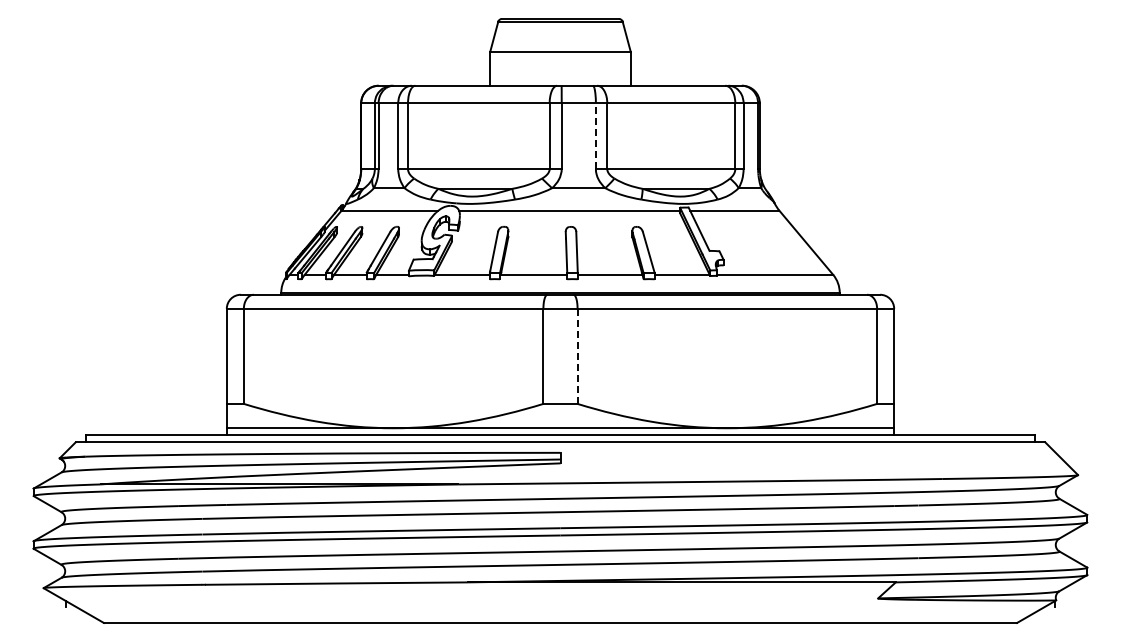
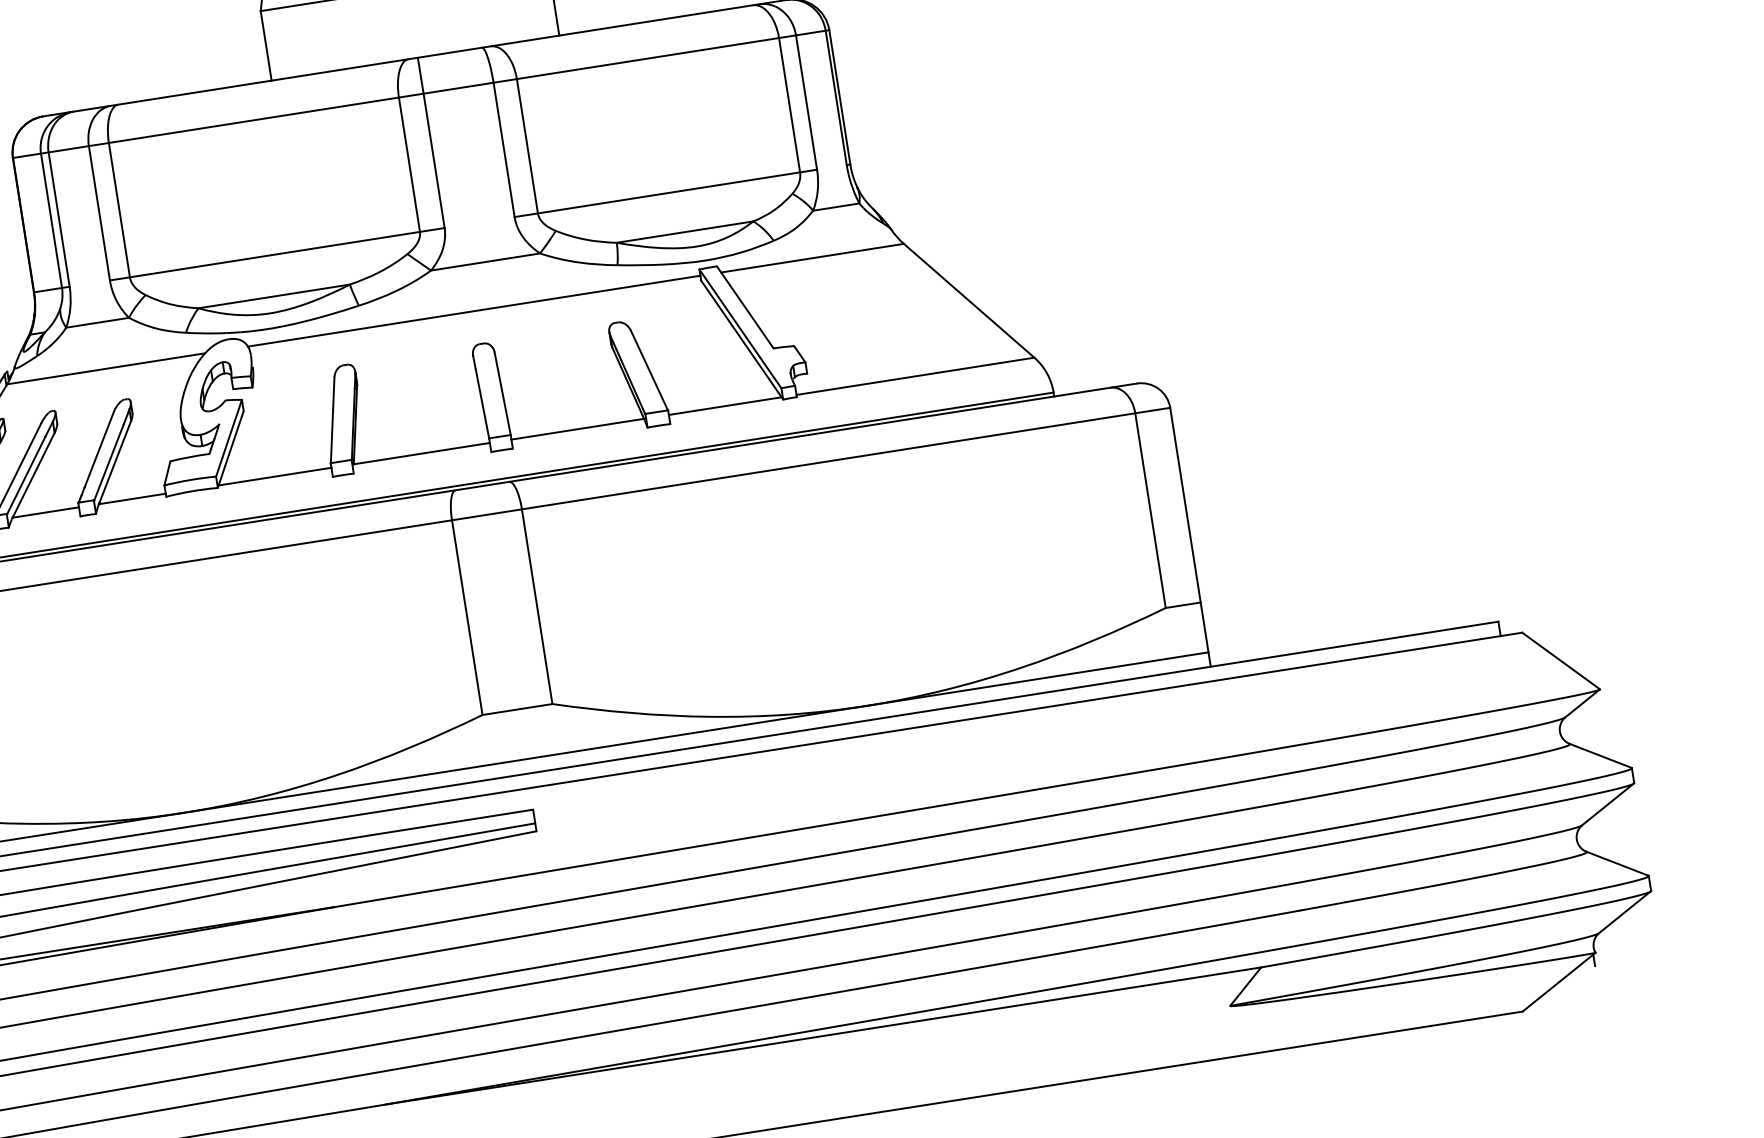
line: (595, 136) -> (503, 150), dashed -> solid
line: (577, 356) -> (537, 606), dashed -> solid

